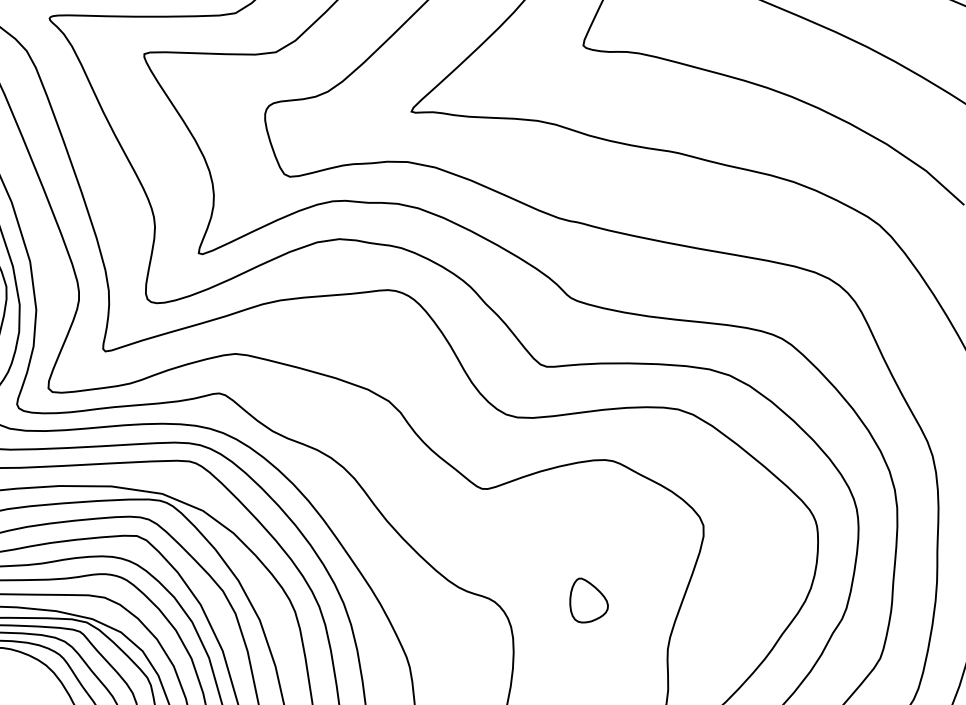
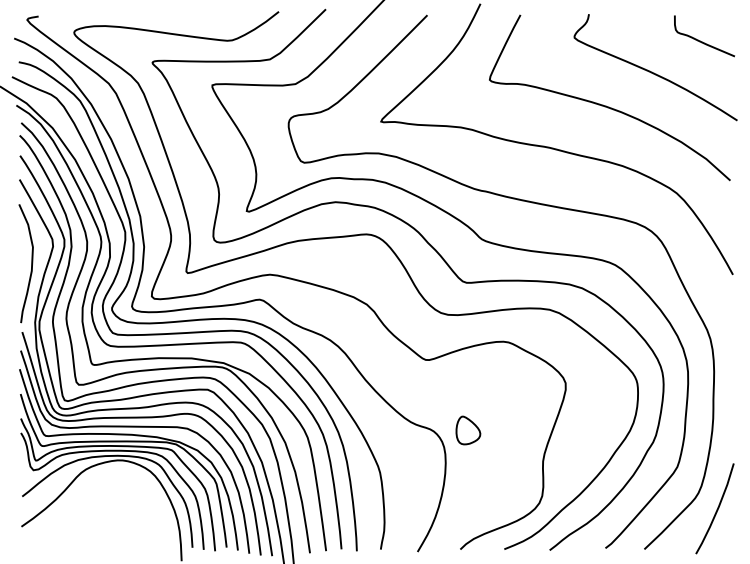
part: (589, 600) -> (468, 430), moved

